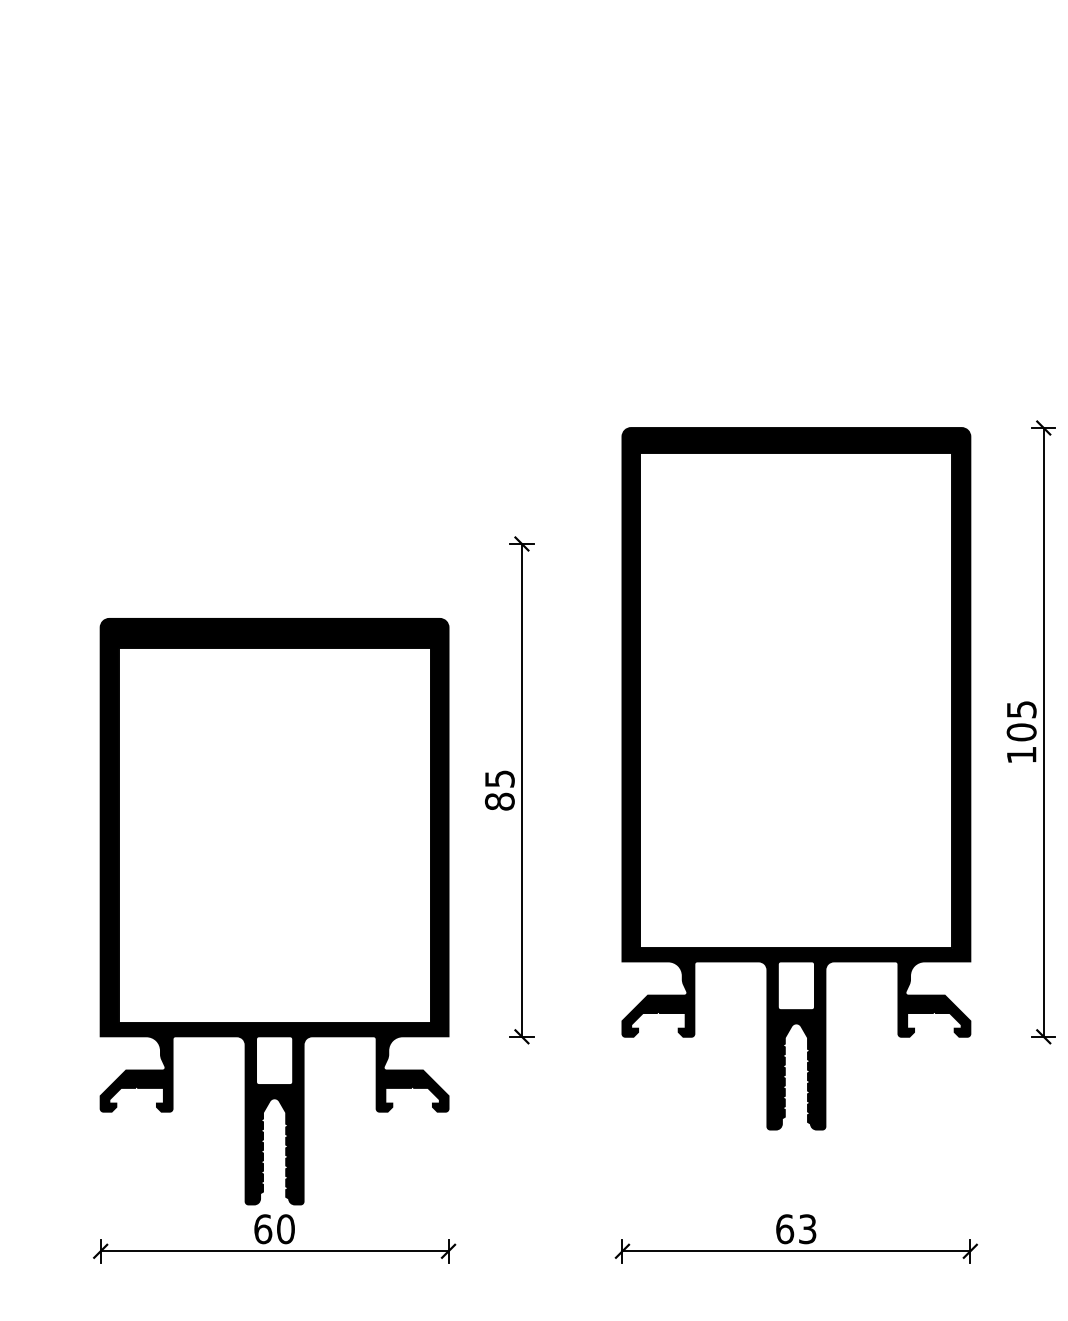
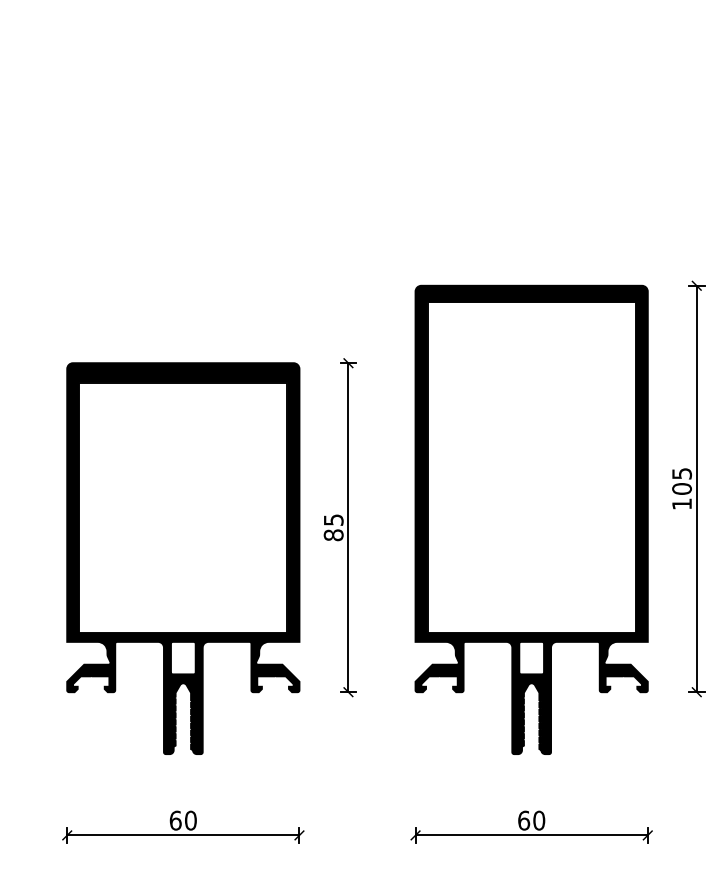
part: (274, 911) -> (183, 558), moved
text: (808, 1228) -> (539, 820), 63 -> 60

